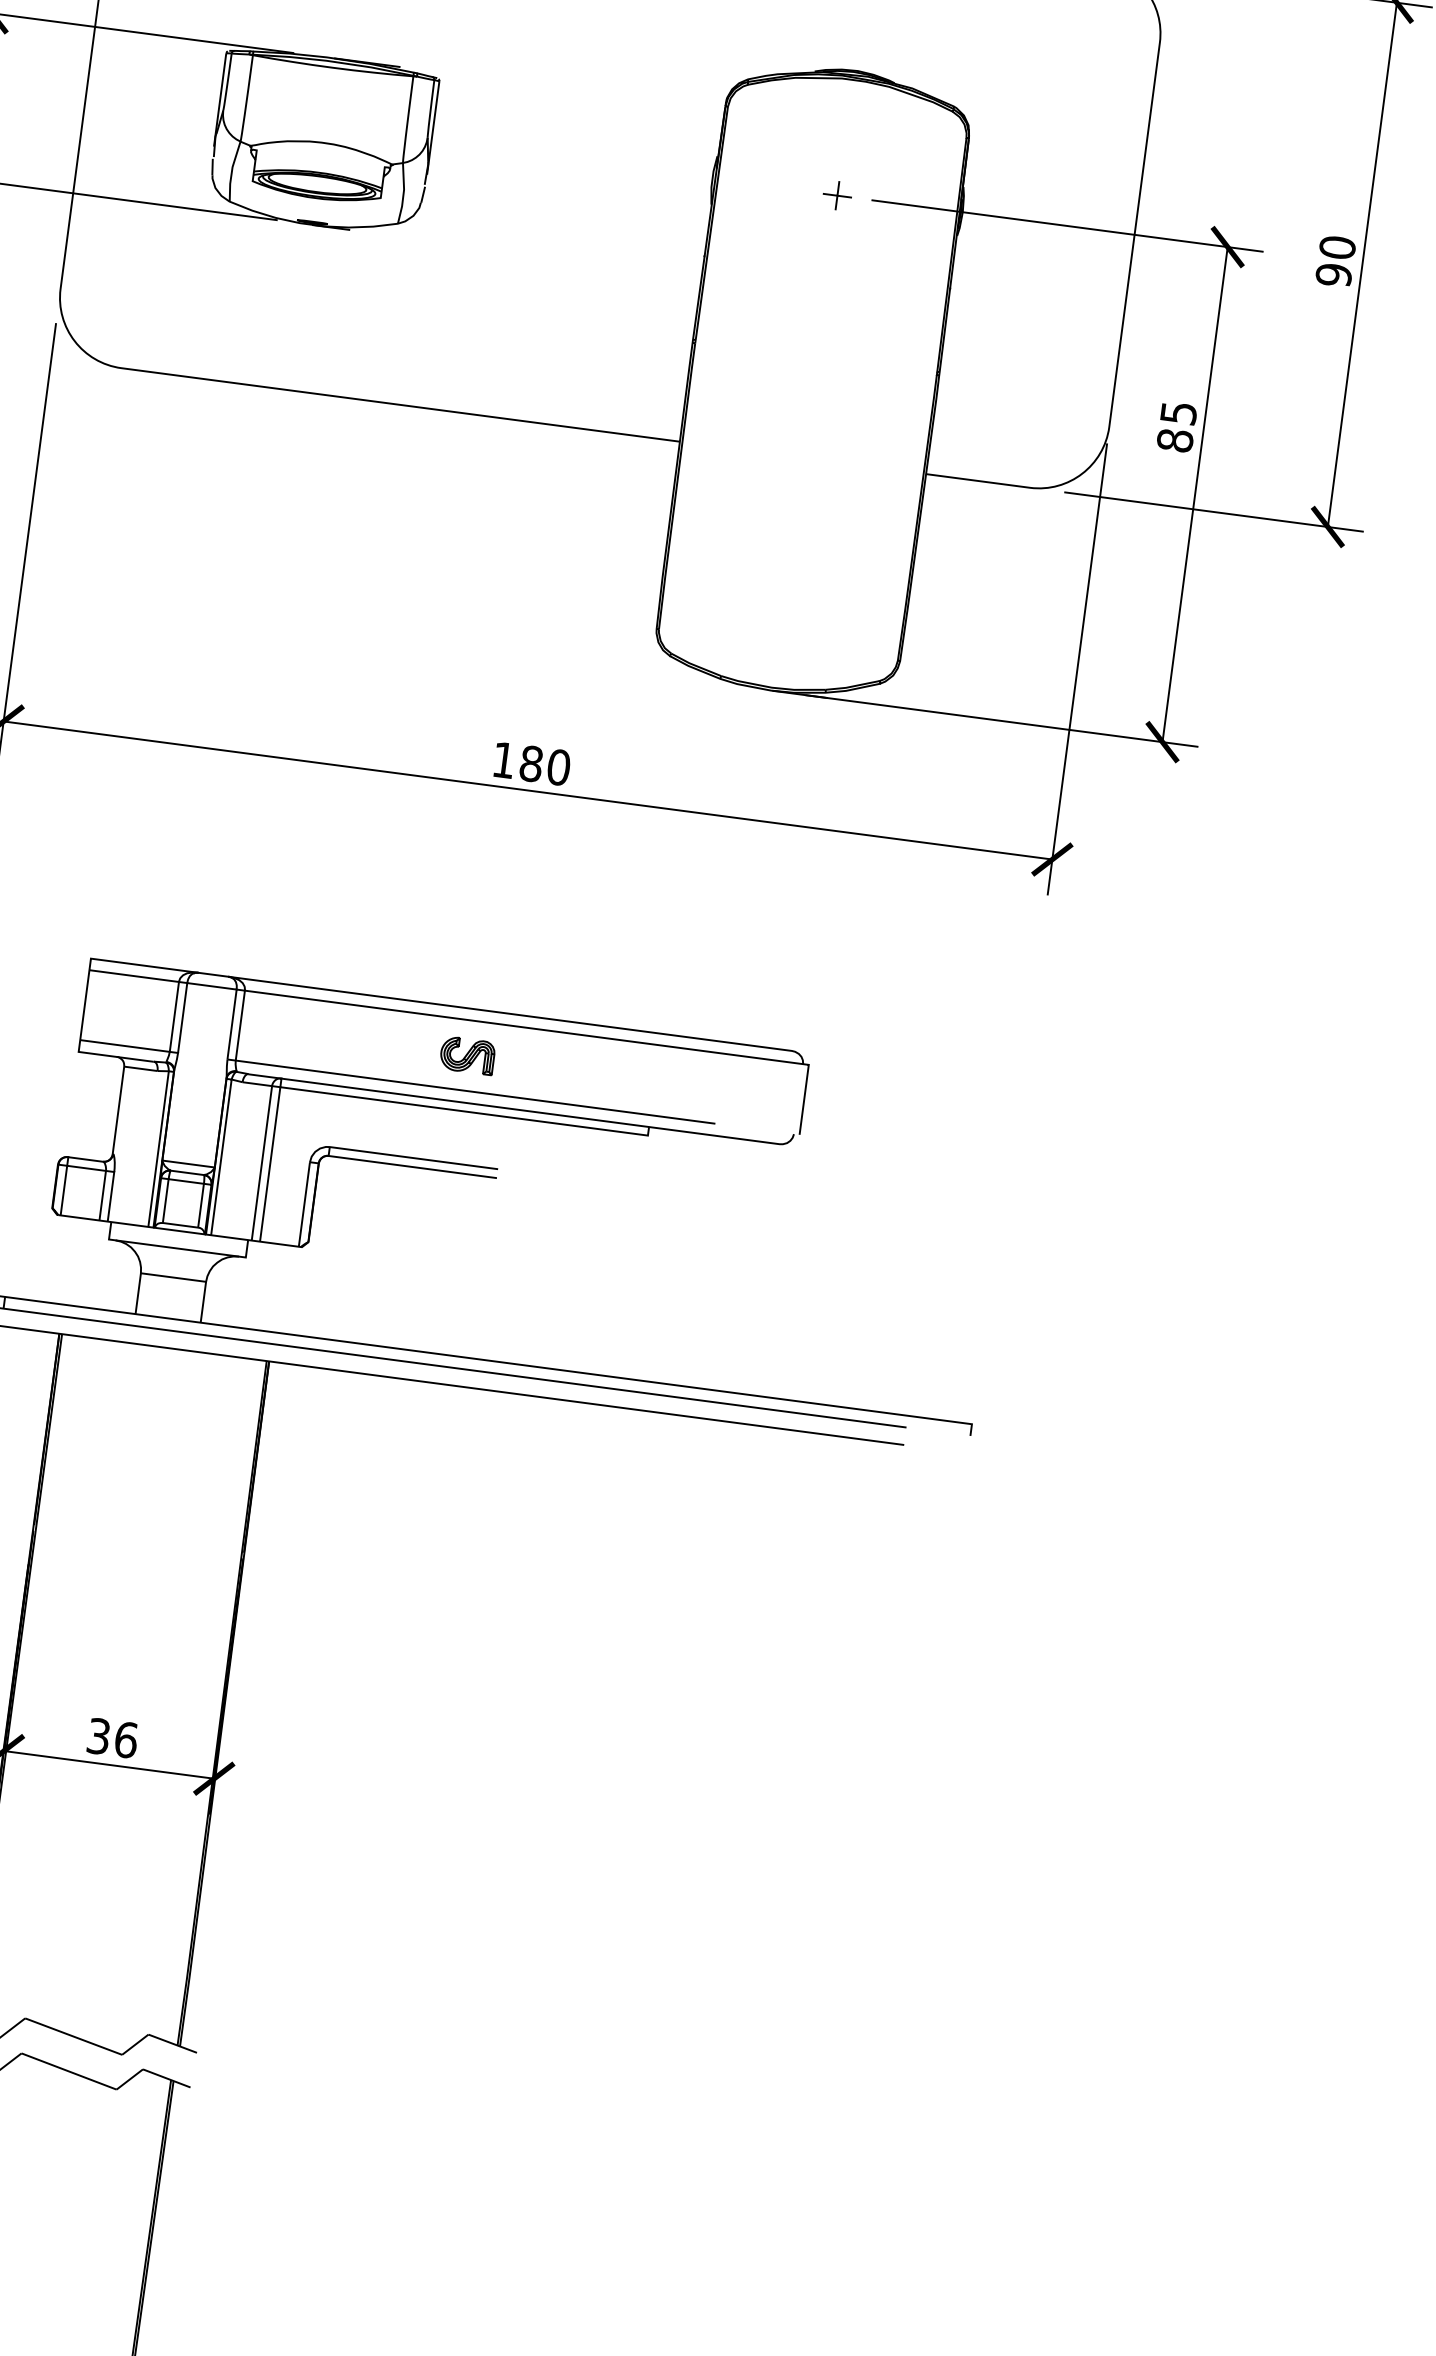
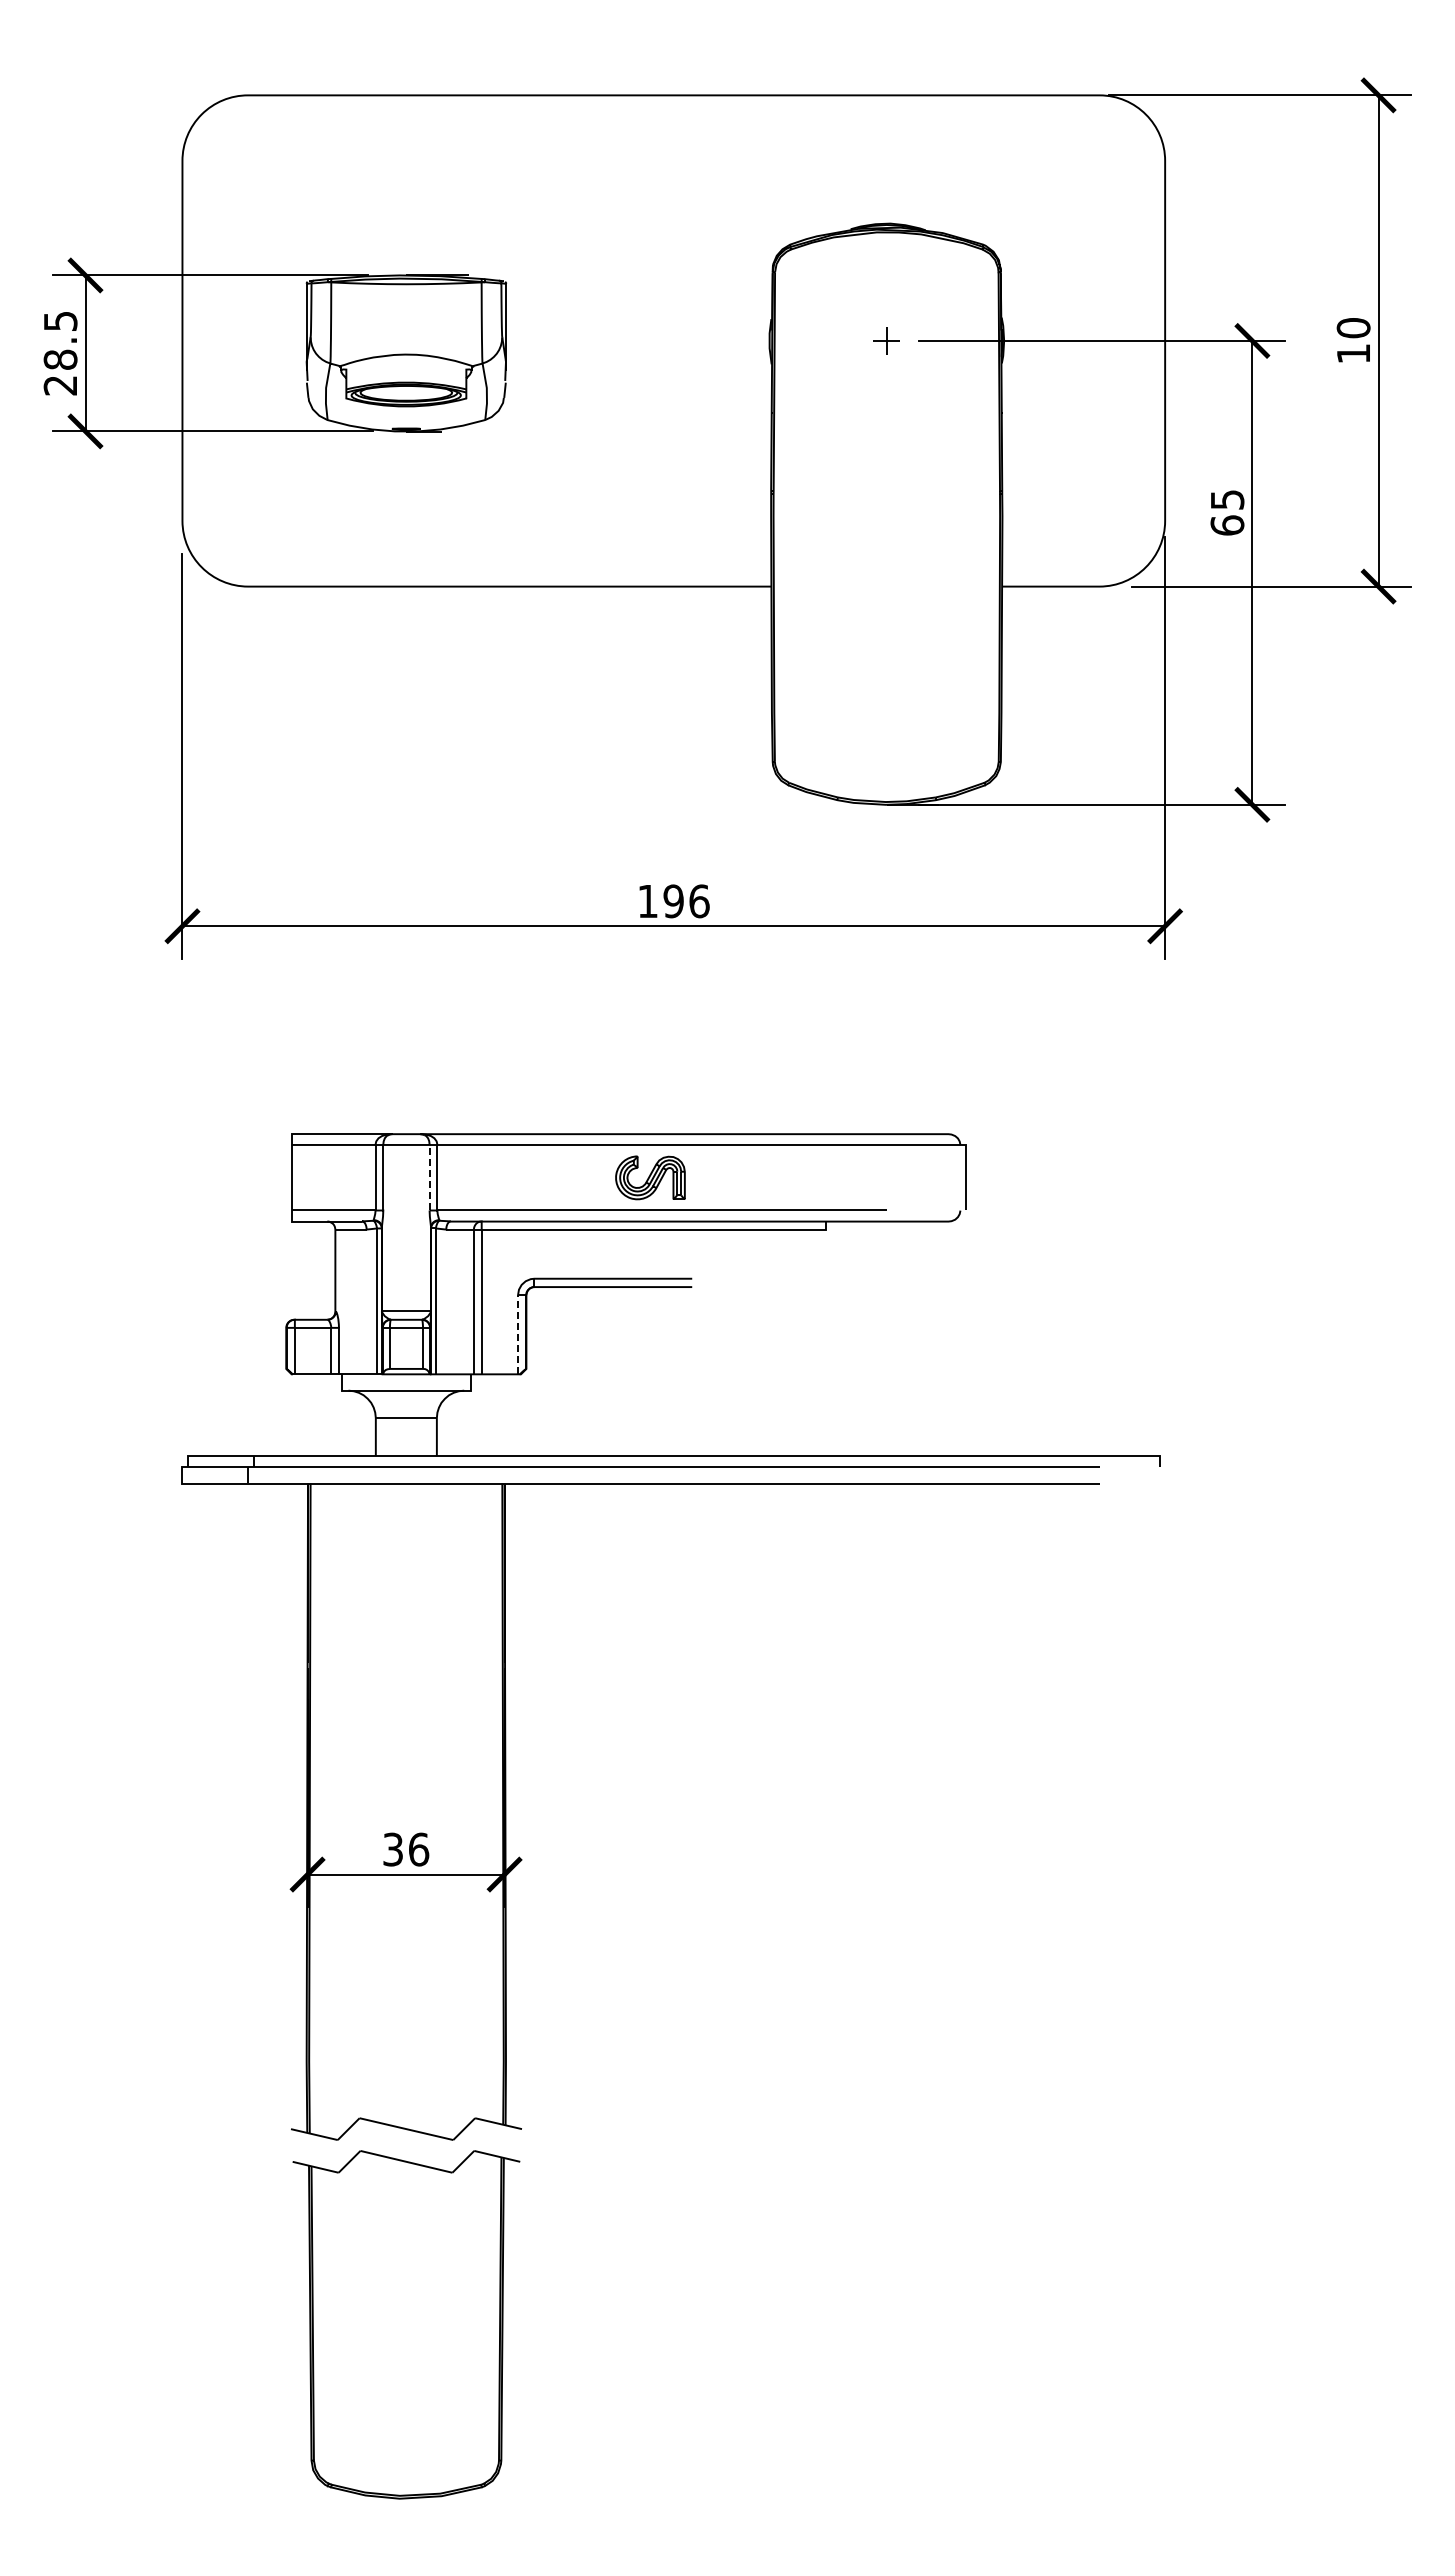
text: (1333, 274) -> (1353, 353), 90 -> 10
text: (1175, 440) -> (1227, 525), 85 -> 65
text: (545, 765) -> (686, 901), 180 -> 196
line: (231, 1024) -> (429, 1177), solid -> dashed
part: (466, 1055) -> (649, 1177), size x1.4
line: (304, 1204) -> (518, 1334), solid -> dashed

